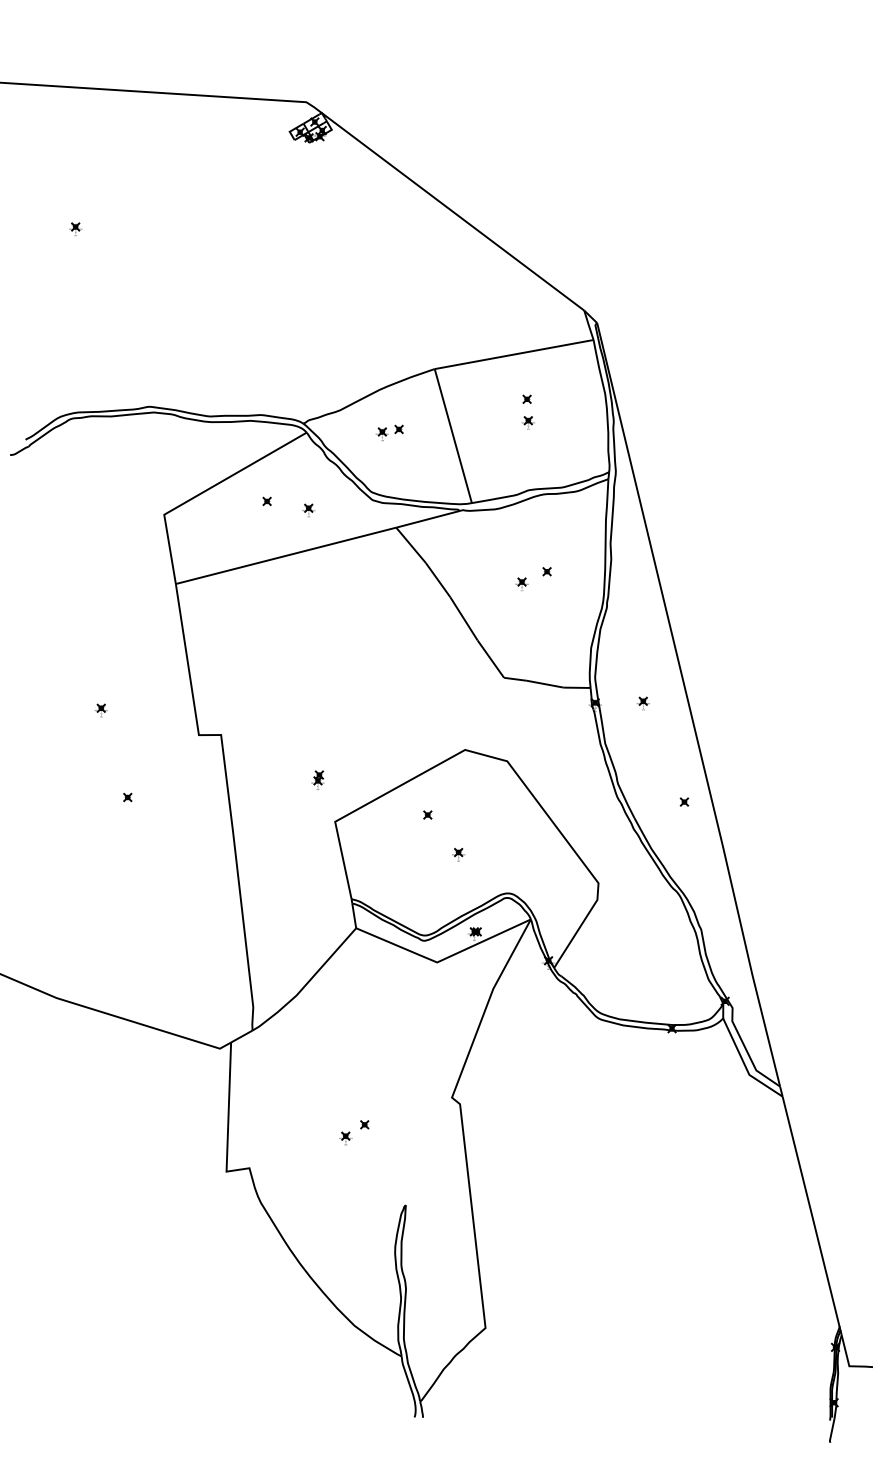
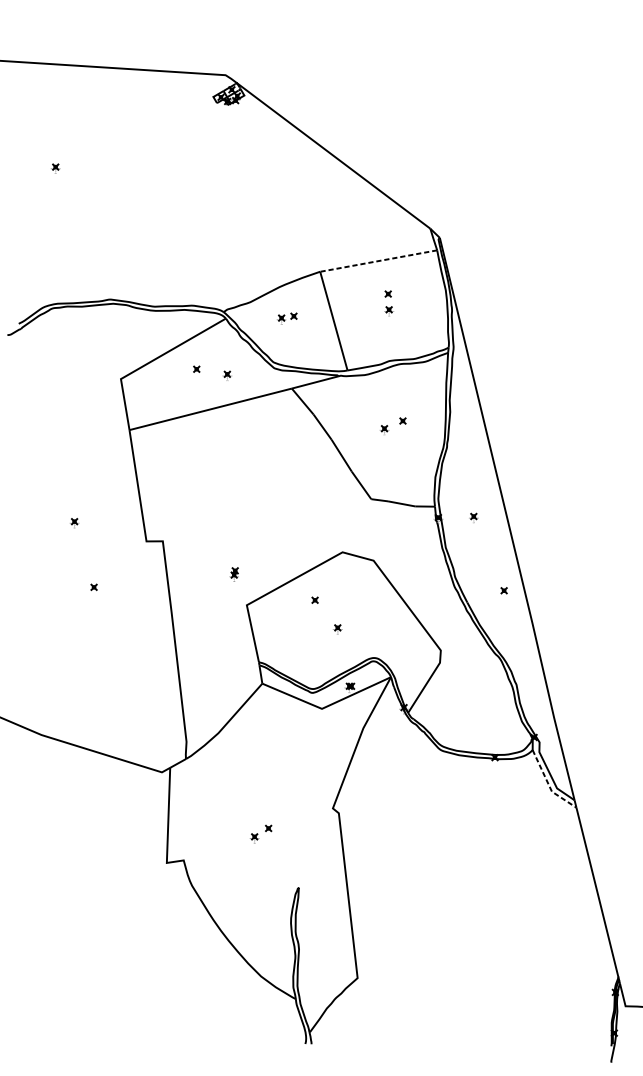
line: (514, 354) -> (378, 261), solid -> dashed
line: (744, 1065) -> (548, 784), solid -> dashed

